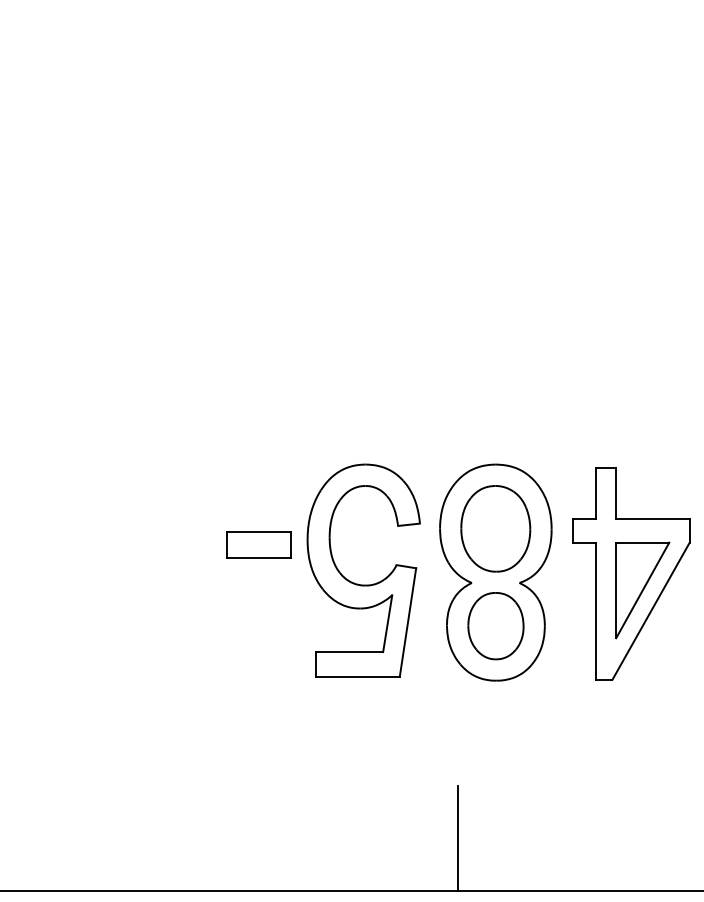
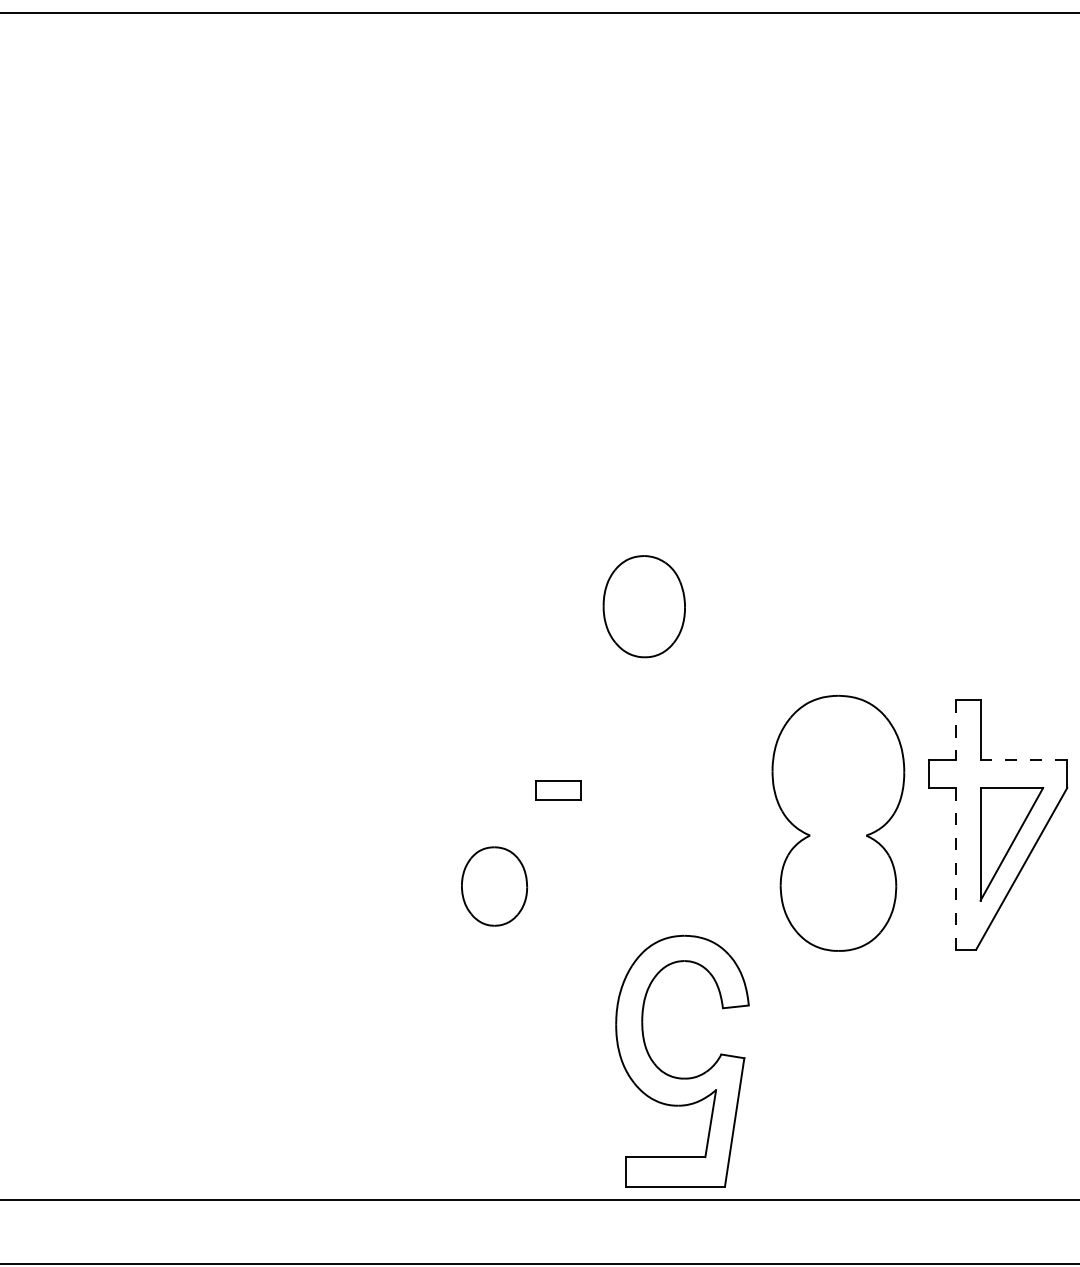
line: (595, 493) -> (956, 729), solid -> dashed
line: (652, 518) -> (1023, 759), solid -> dashed
part: (495, 528) -> (643, 606), moved
part: (258, 544) -> (558, 790), size x0.6
part: (363, 584) -> (682, 1077), moved
line: (595, 610) -> (956, 868), solid -> dashed
part: (495, 626) -> (494, 886), moved
line: (458, 837) -> (794, 1136), removed

